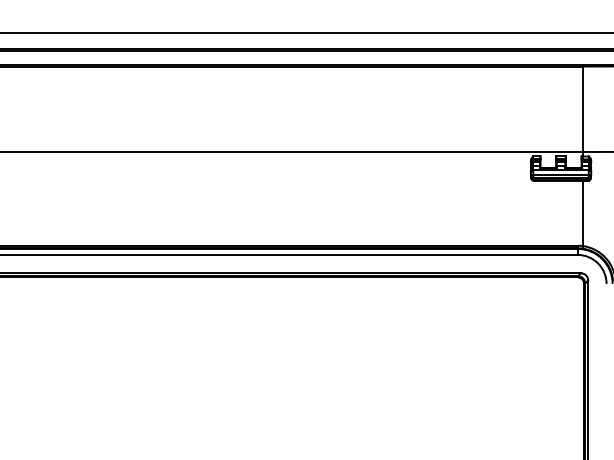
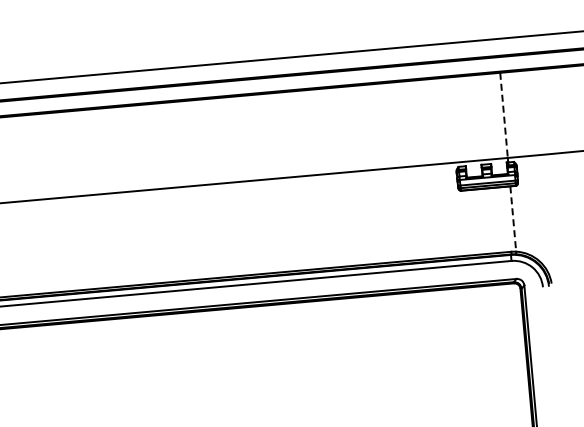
line: (583, 109) -> (504, 115), solid -> dashed
line: (583, 213) -> (513, 219), solid -> dashed

